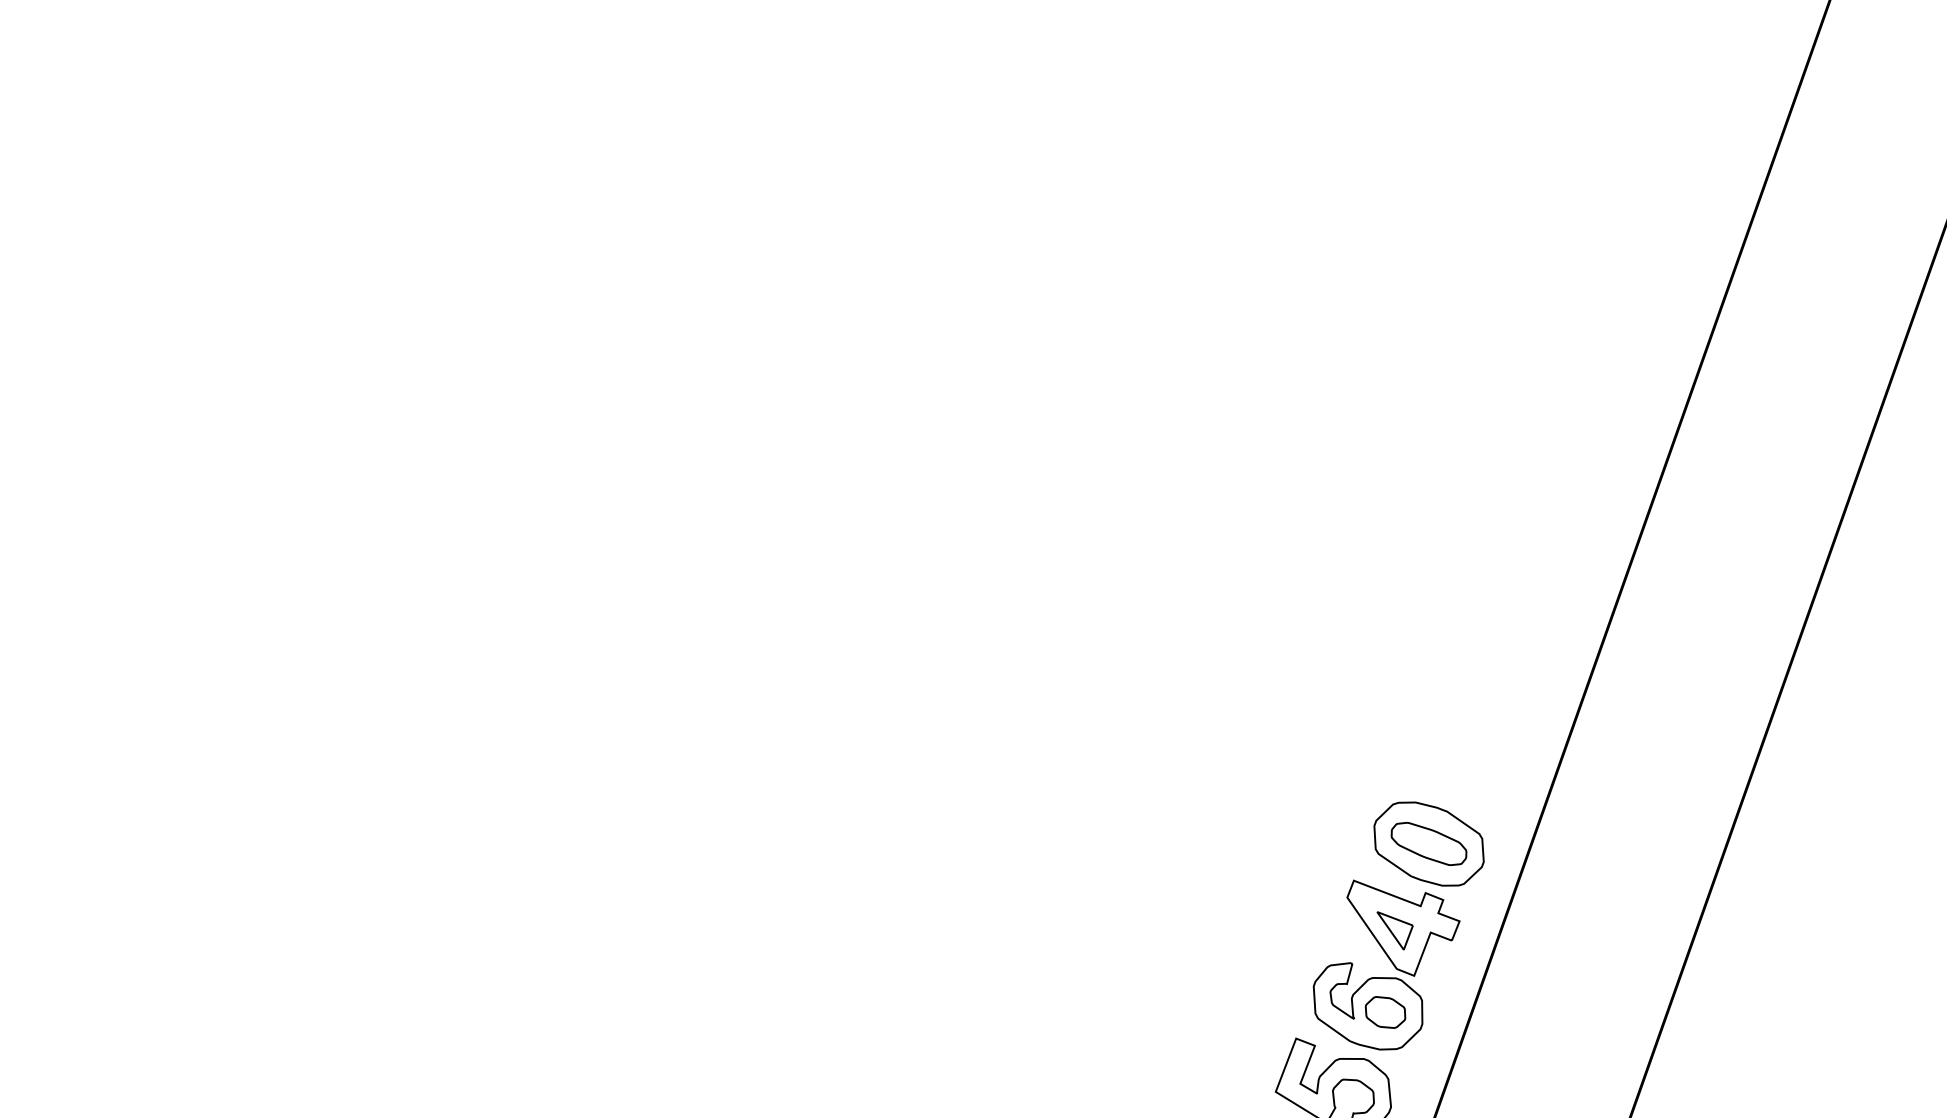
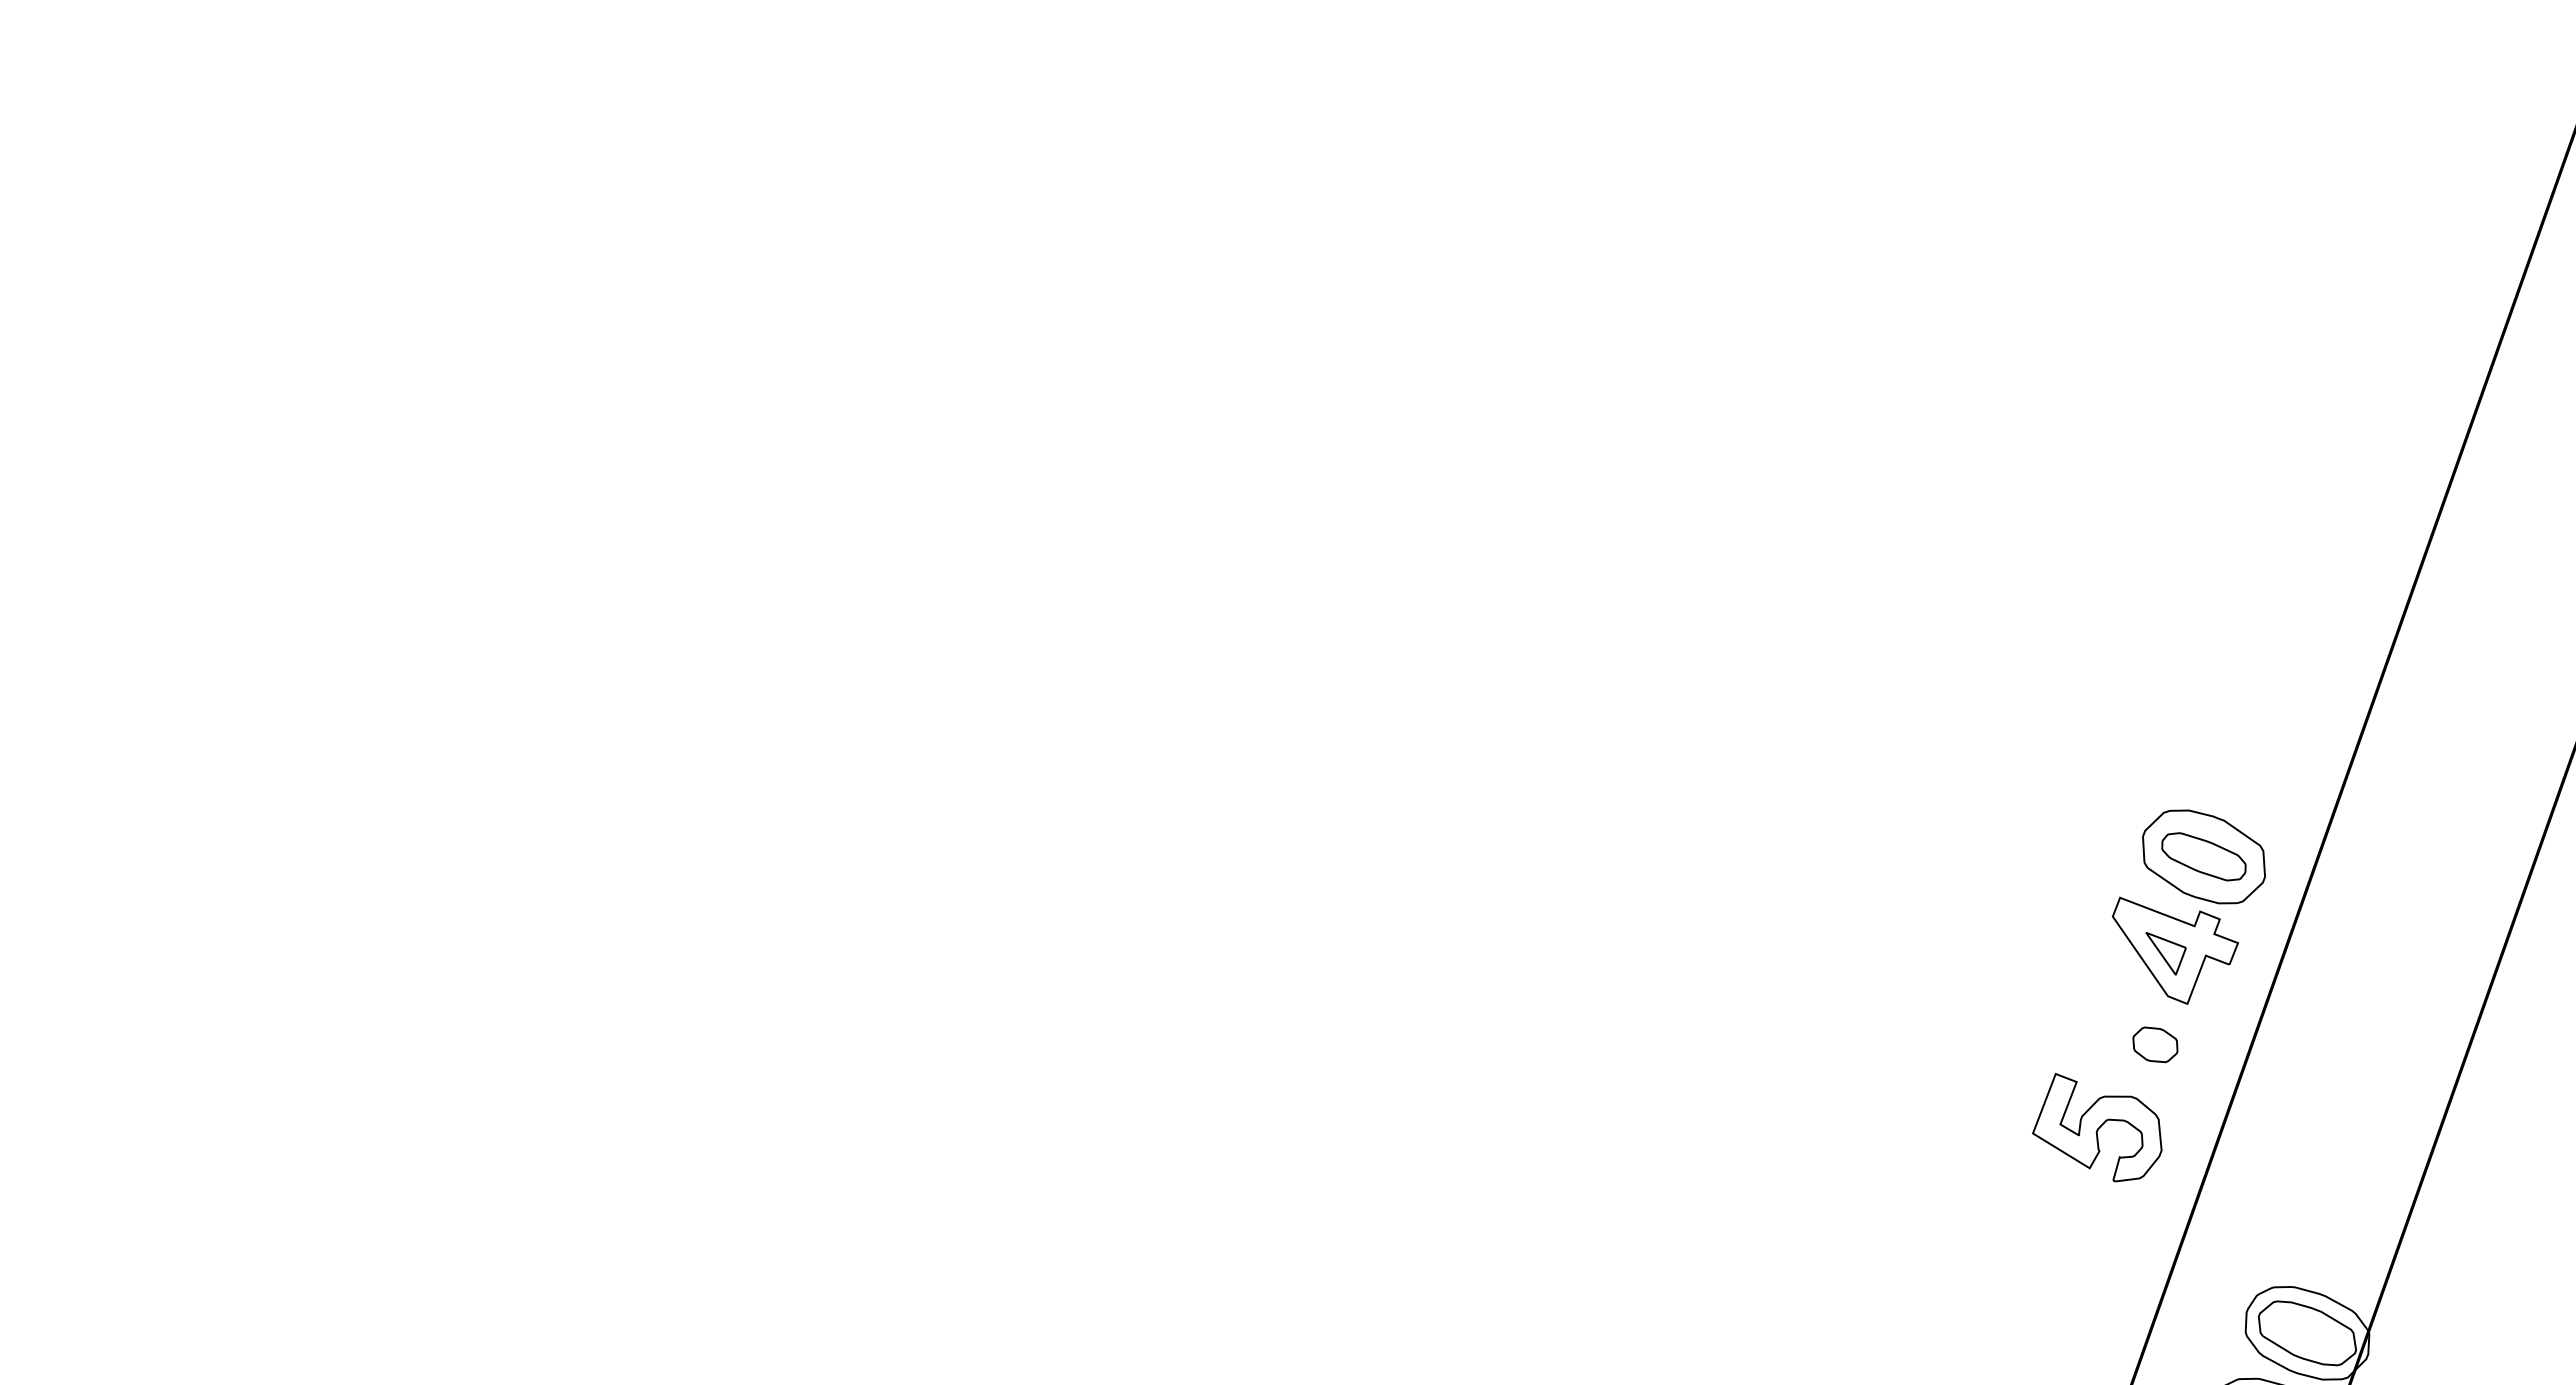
part: (1367, 1006) -> (2135, 1038), removed

